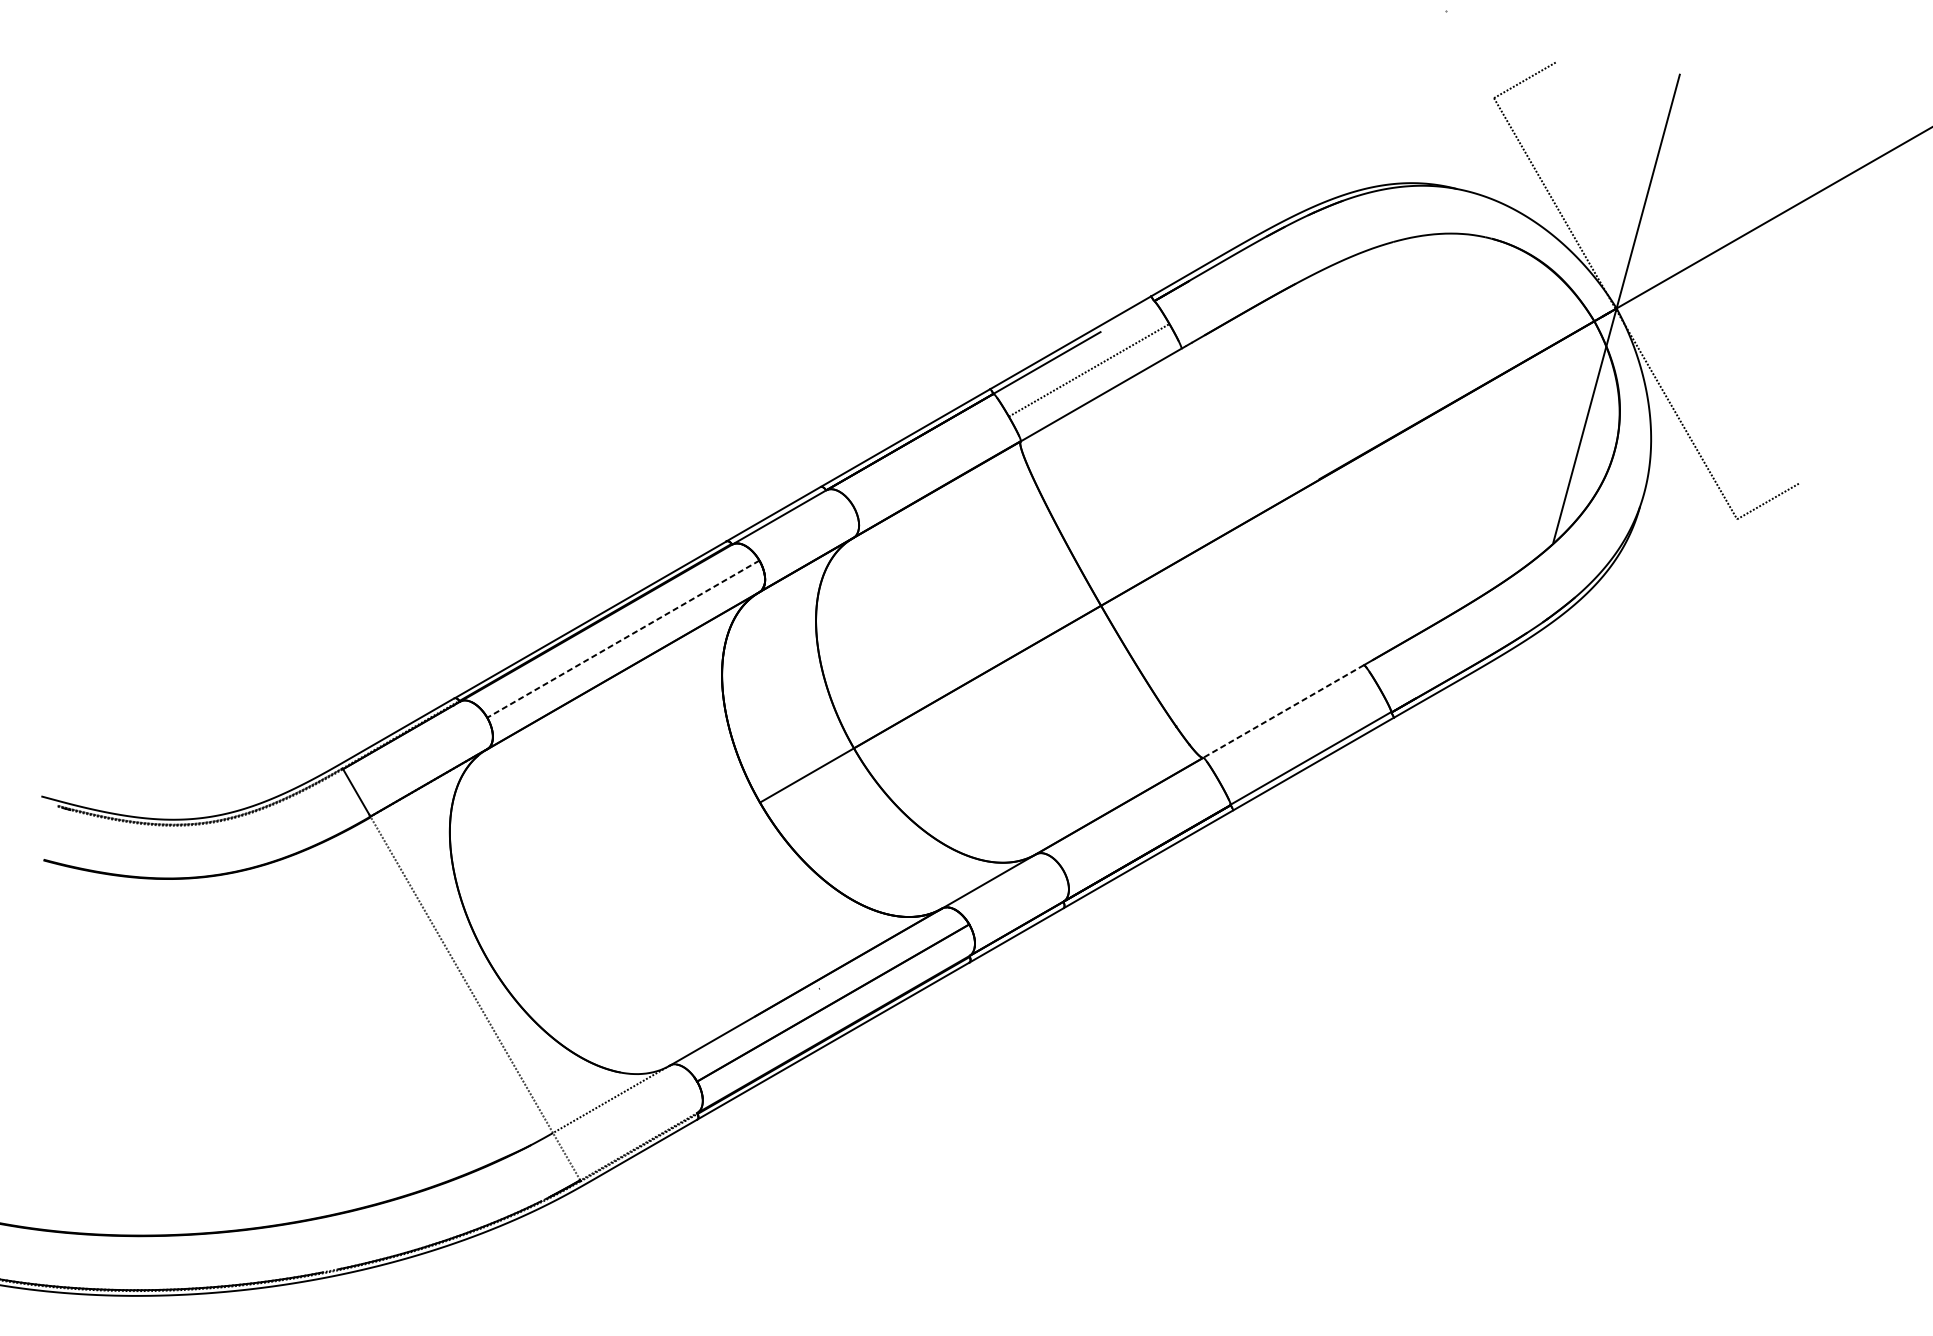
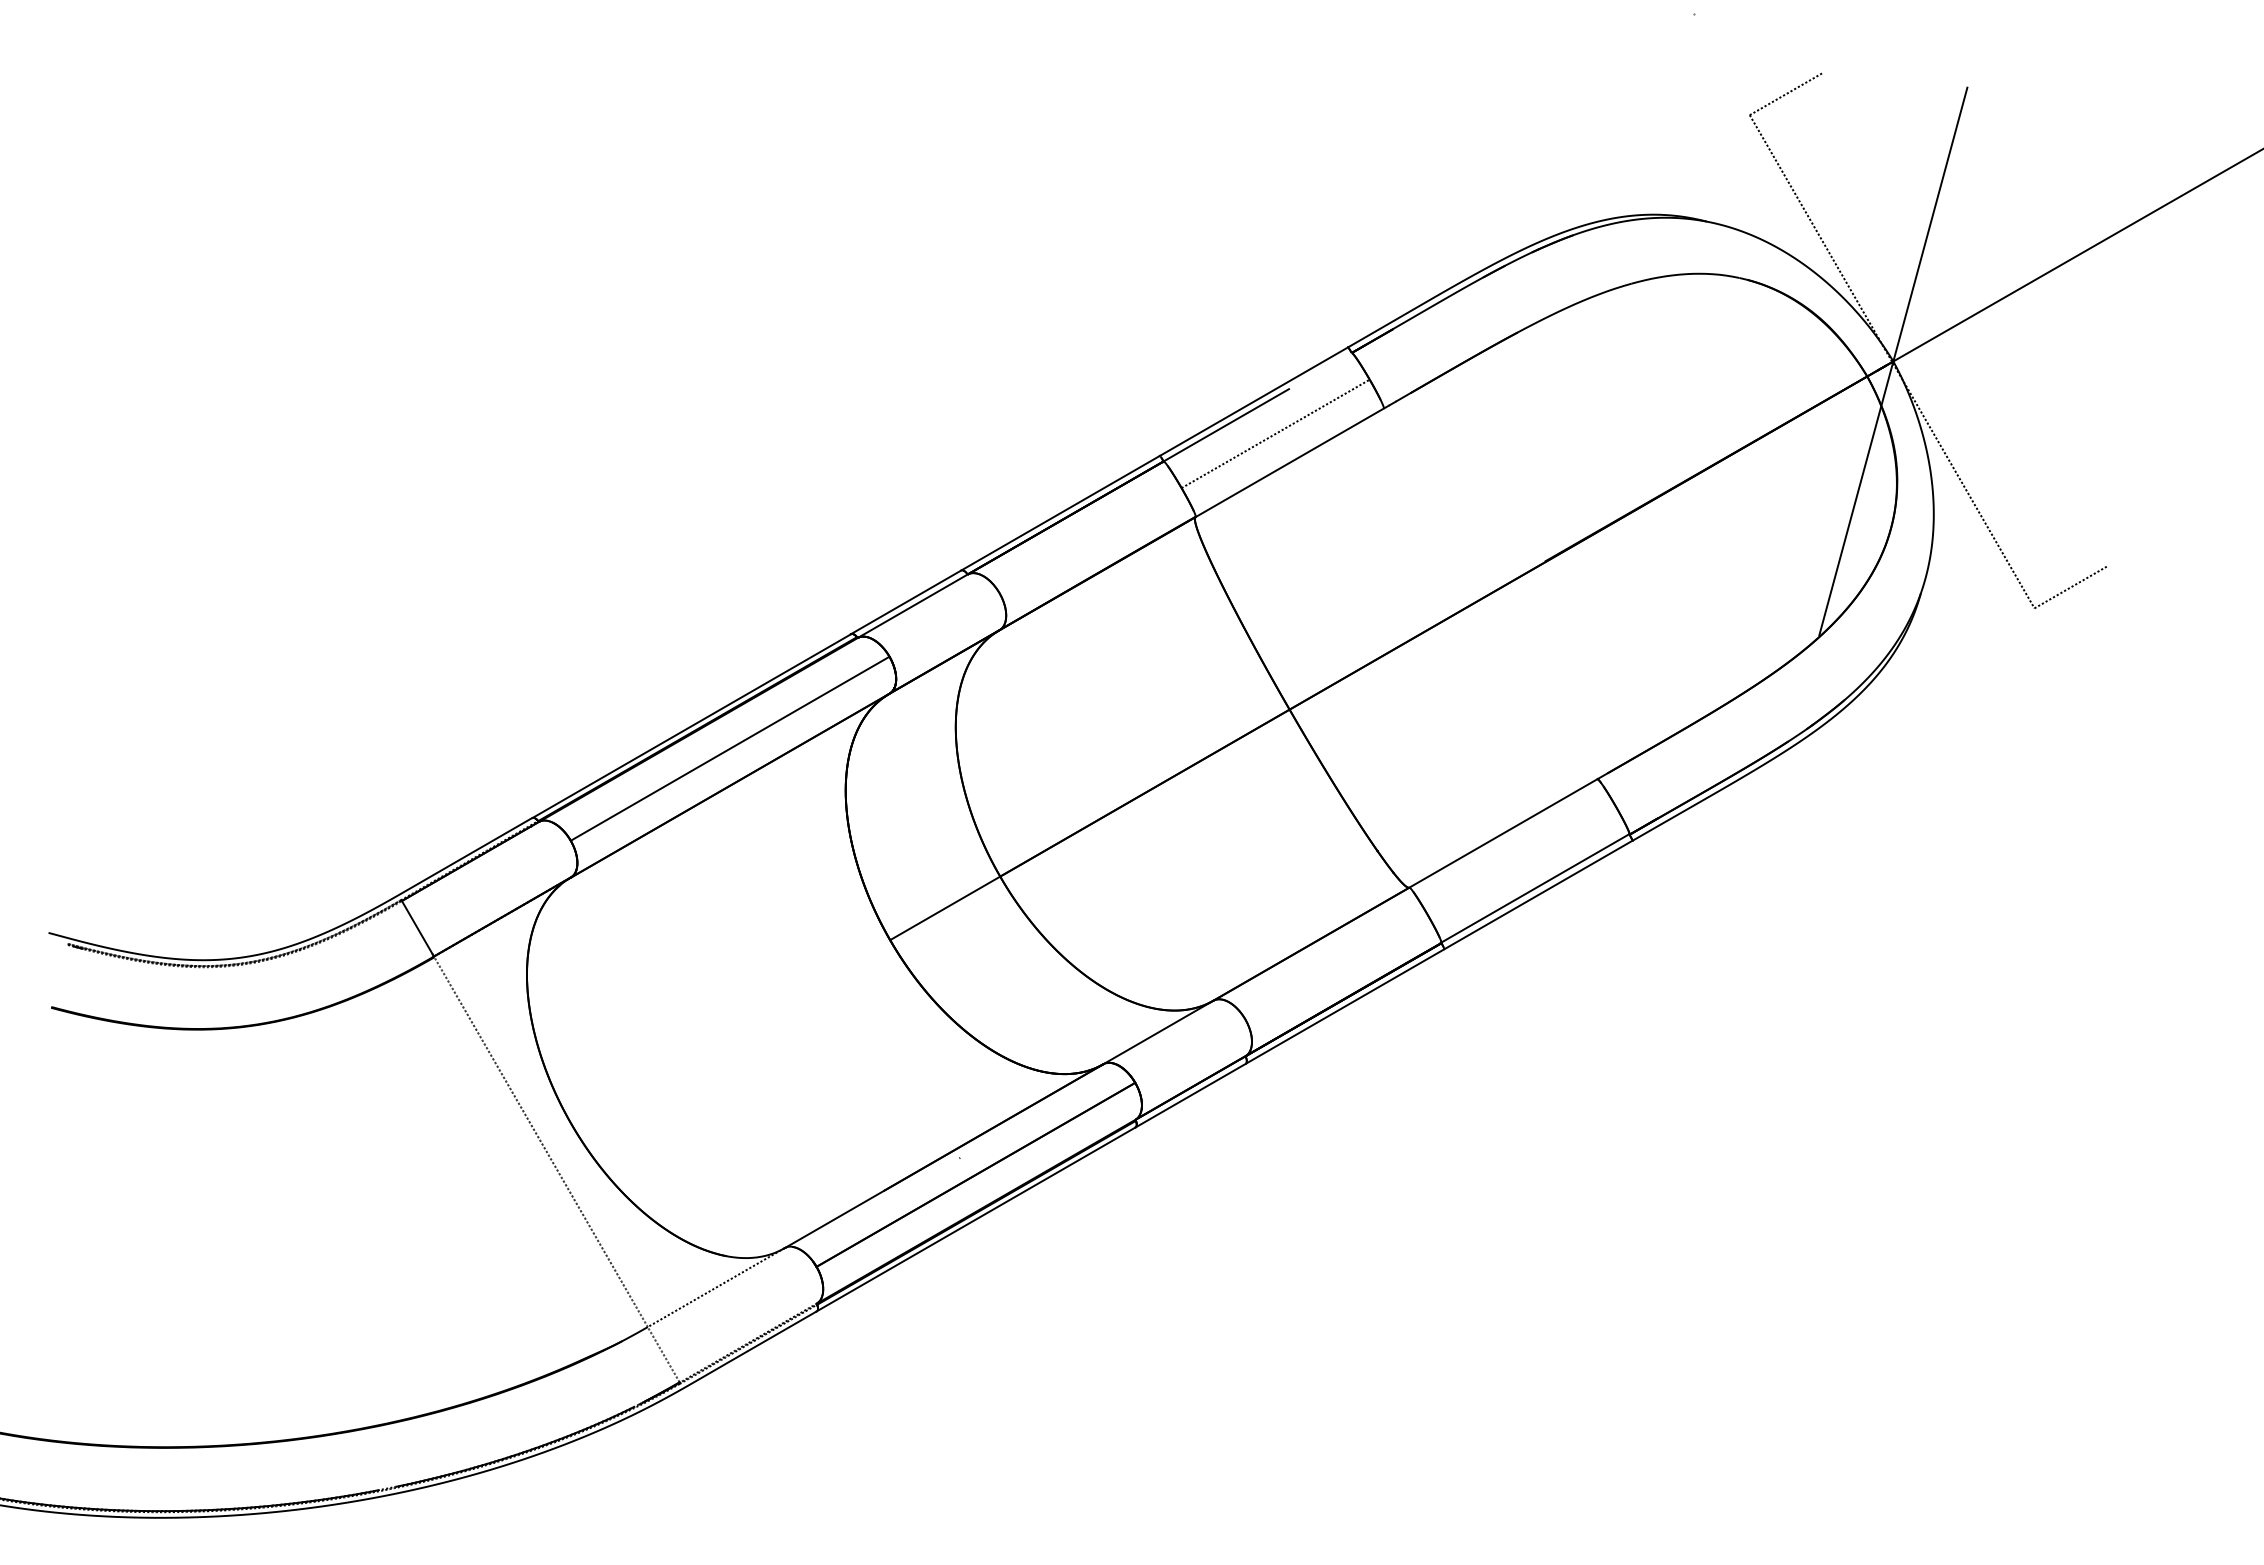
line: (622, 638) -> (729, 748), dashed -> solid
line: (1283, 711) -> (1503, 833), dashed -> solid

